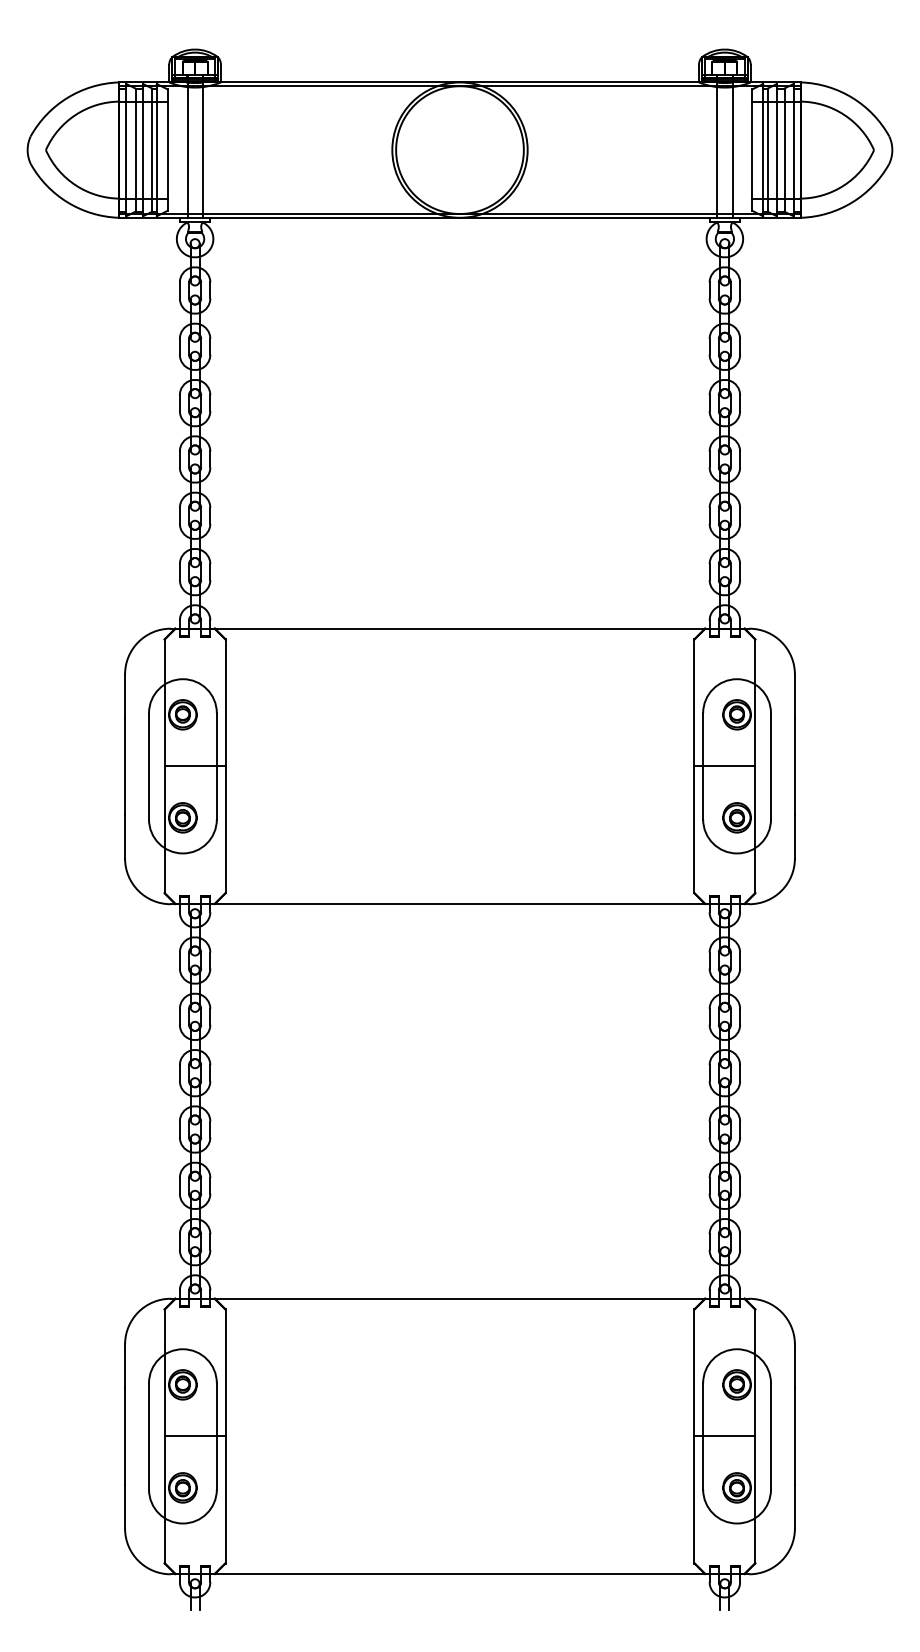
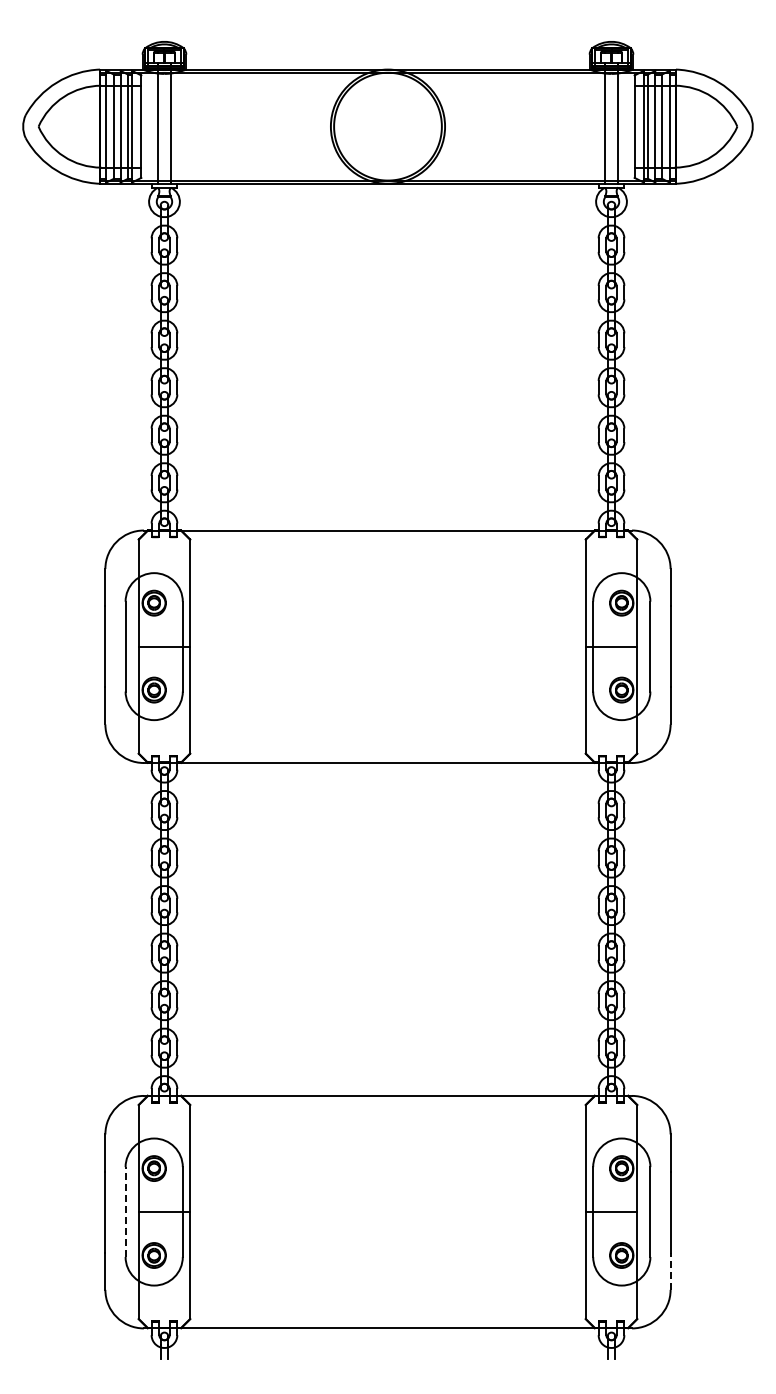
line: (148, 1436) -> (125, 1212), solid -> dashed
line: (794, 1506) -> (670, 1271), solid -> dashed

